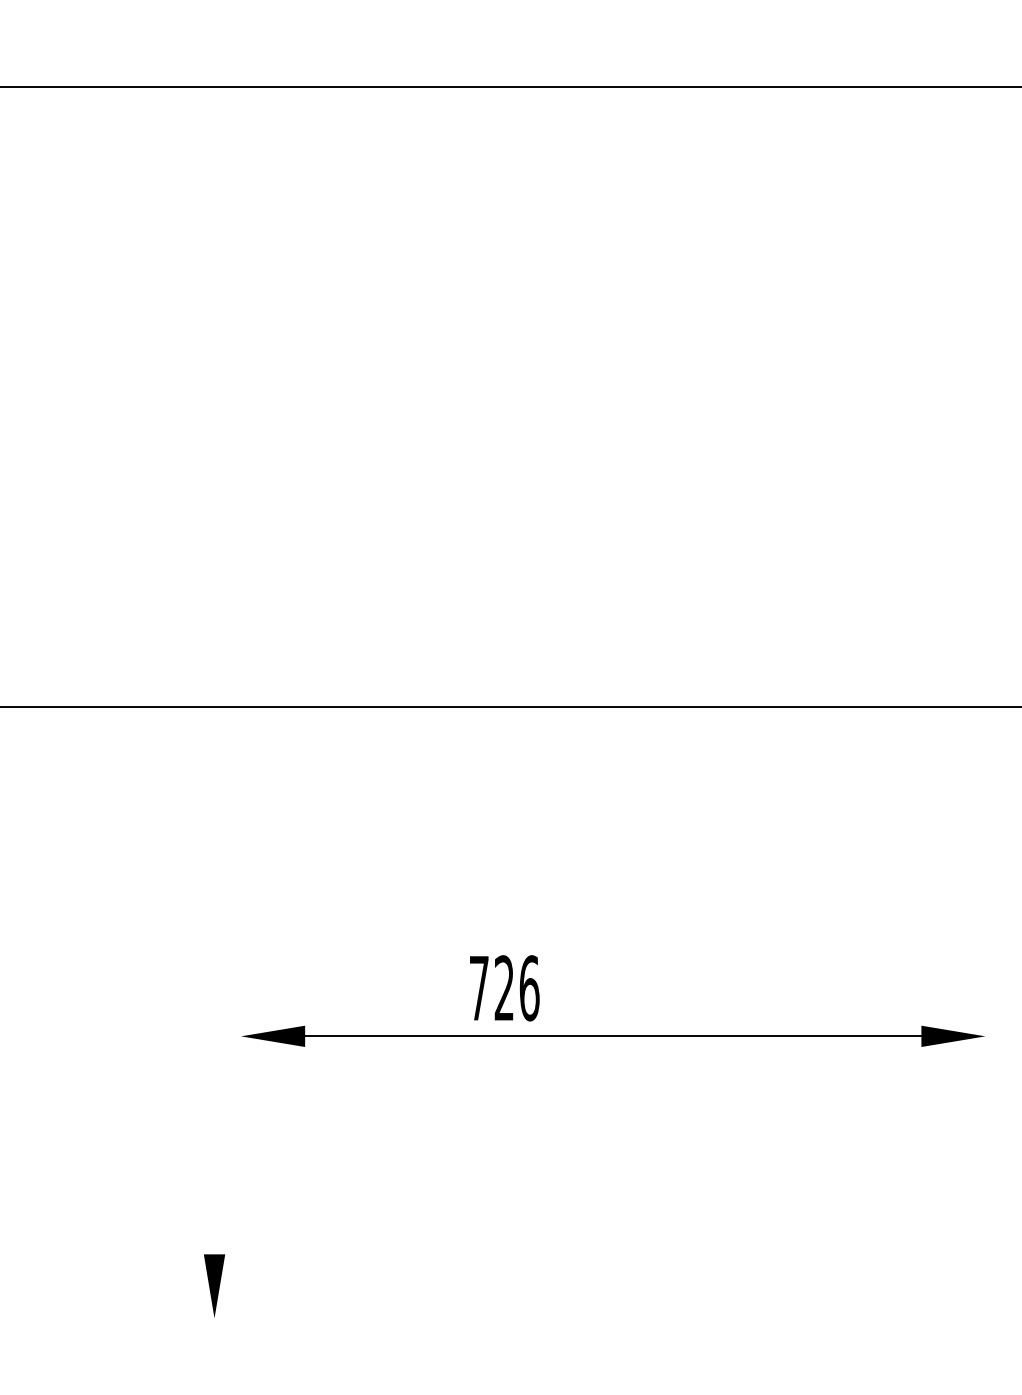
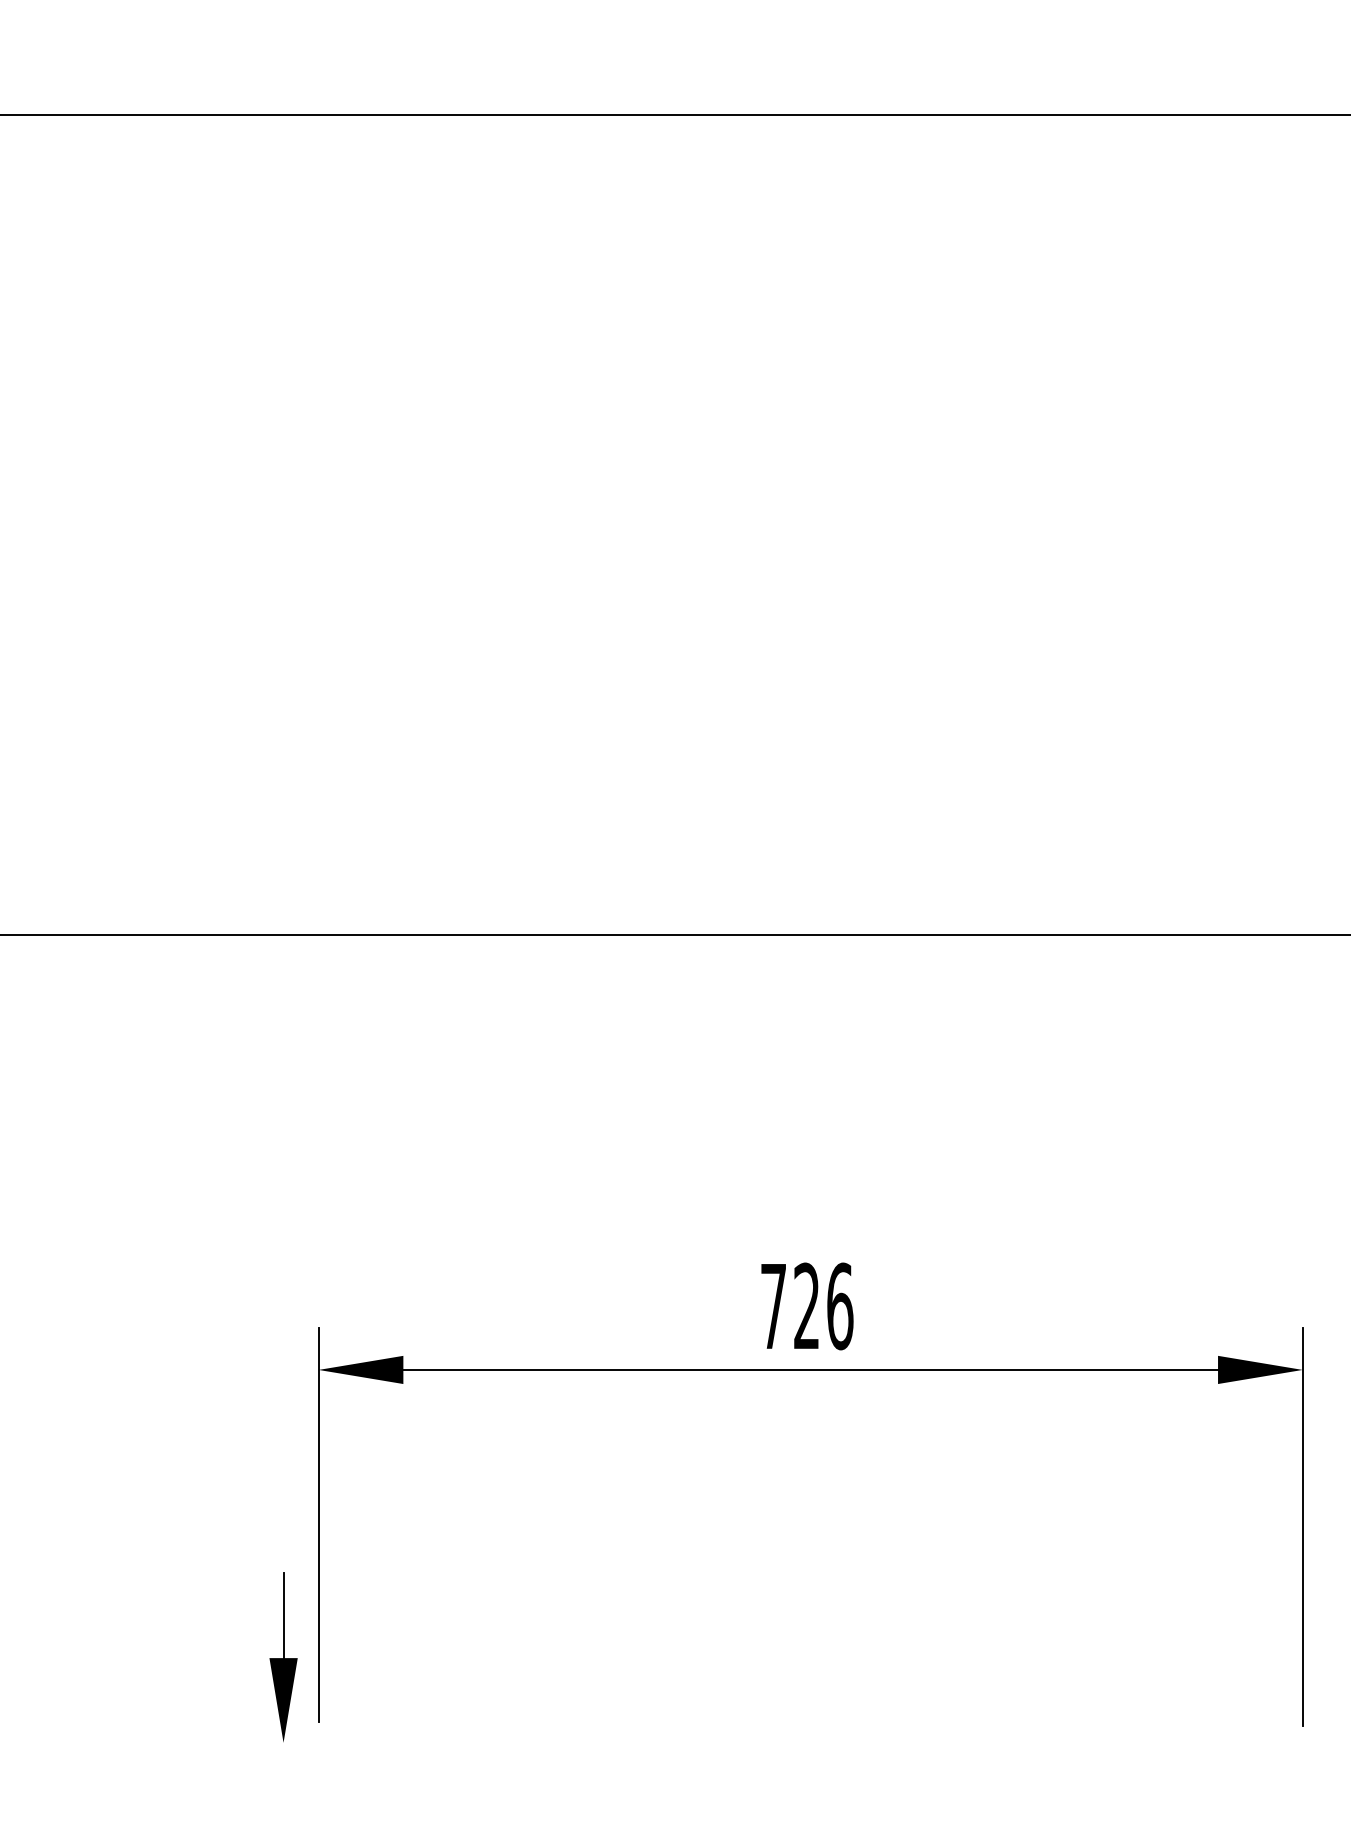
text: (504, 988) -> (807, 1306), moved
line: (241, 1153) -> (319, 1524), added
line: (985, 1154) -> (1302, 1526), added
line: (214, 1222) -> (283, 1615), added

